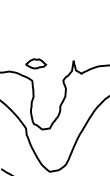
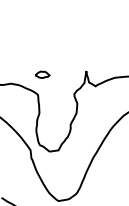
part: (36, 63) -> (42, 74), size x0.6

